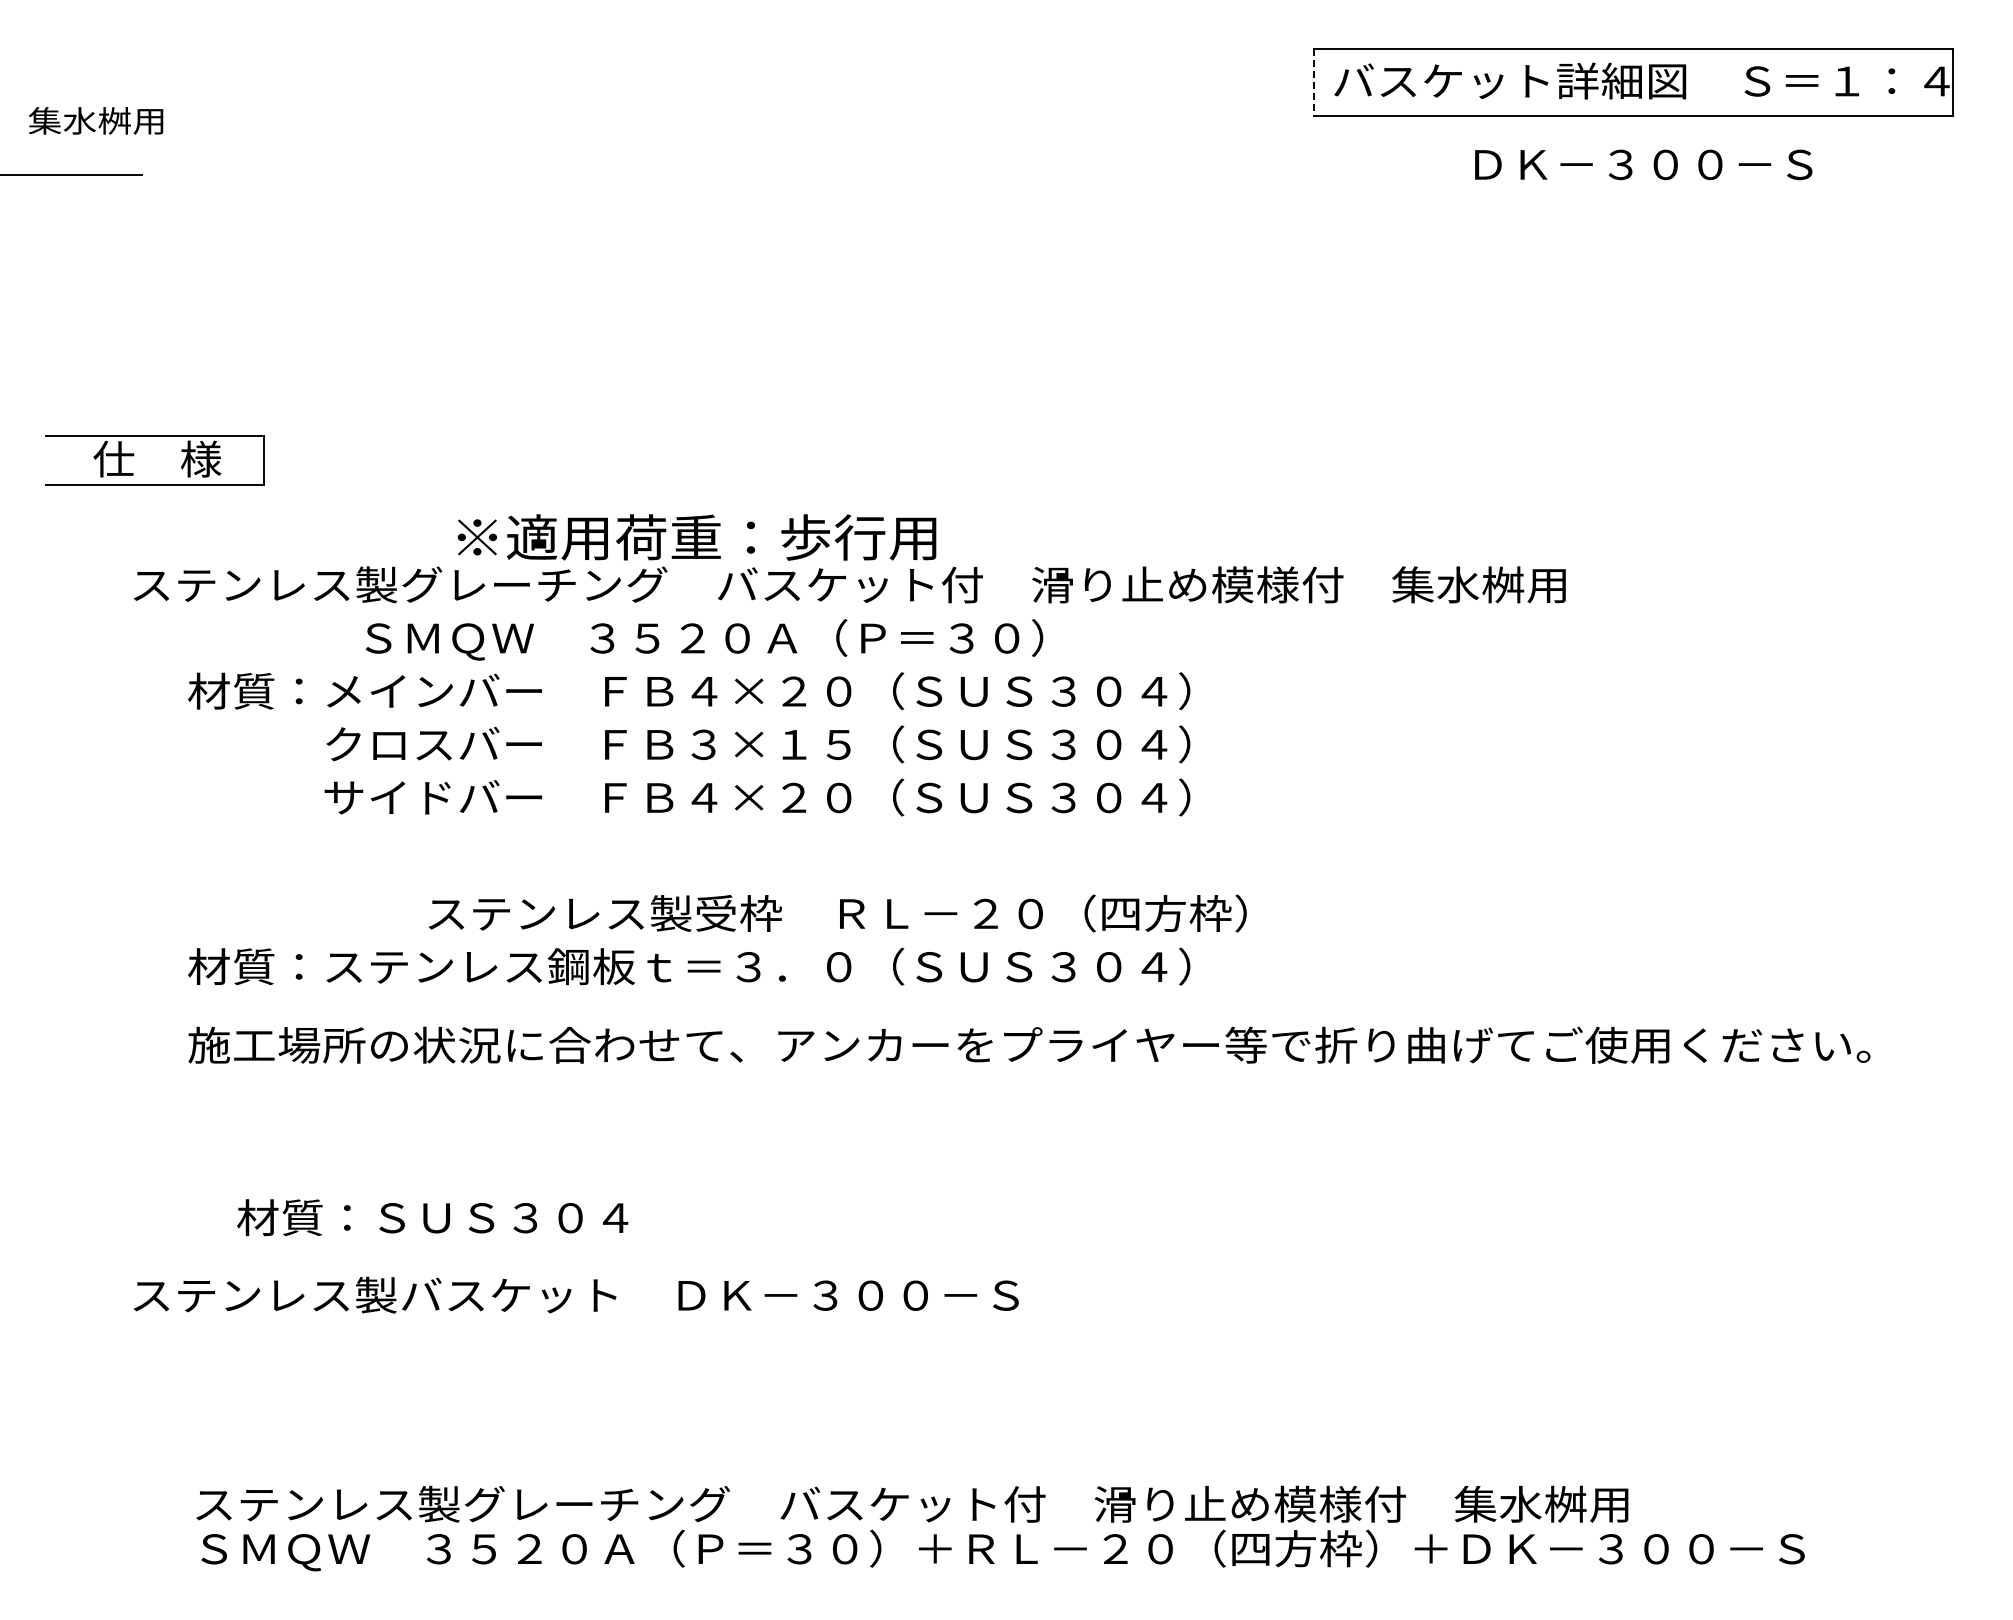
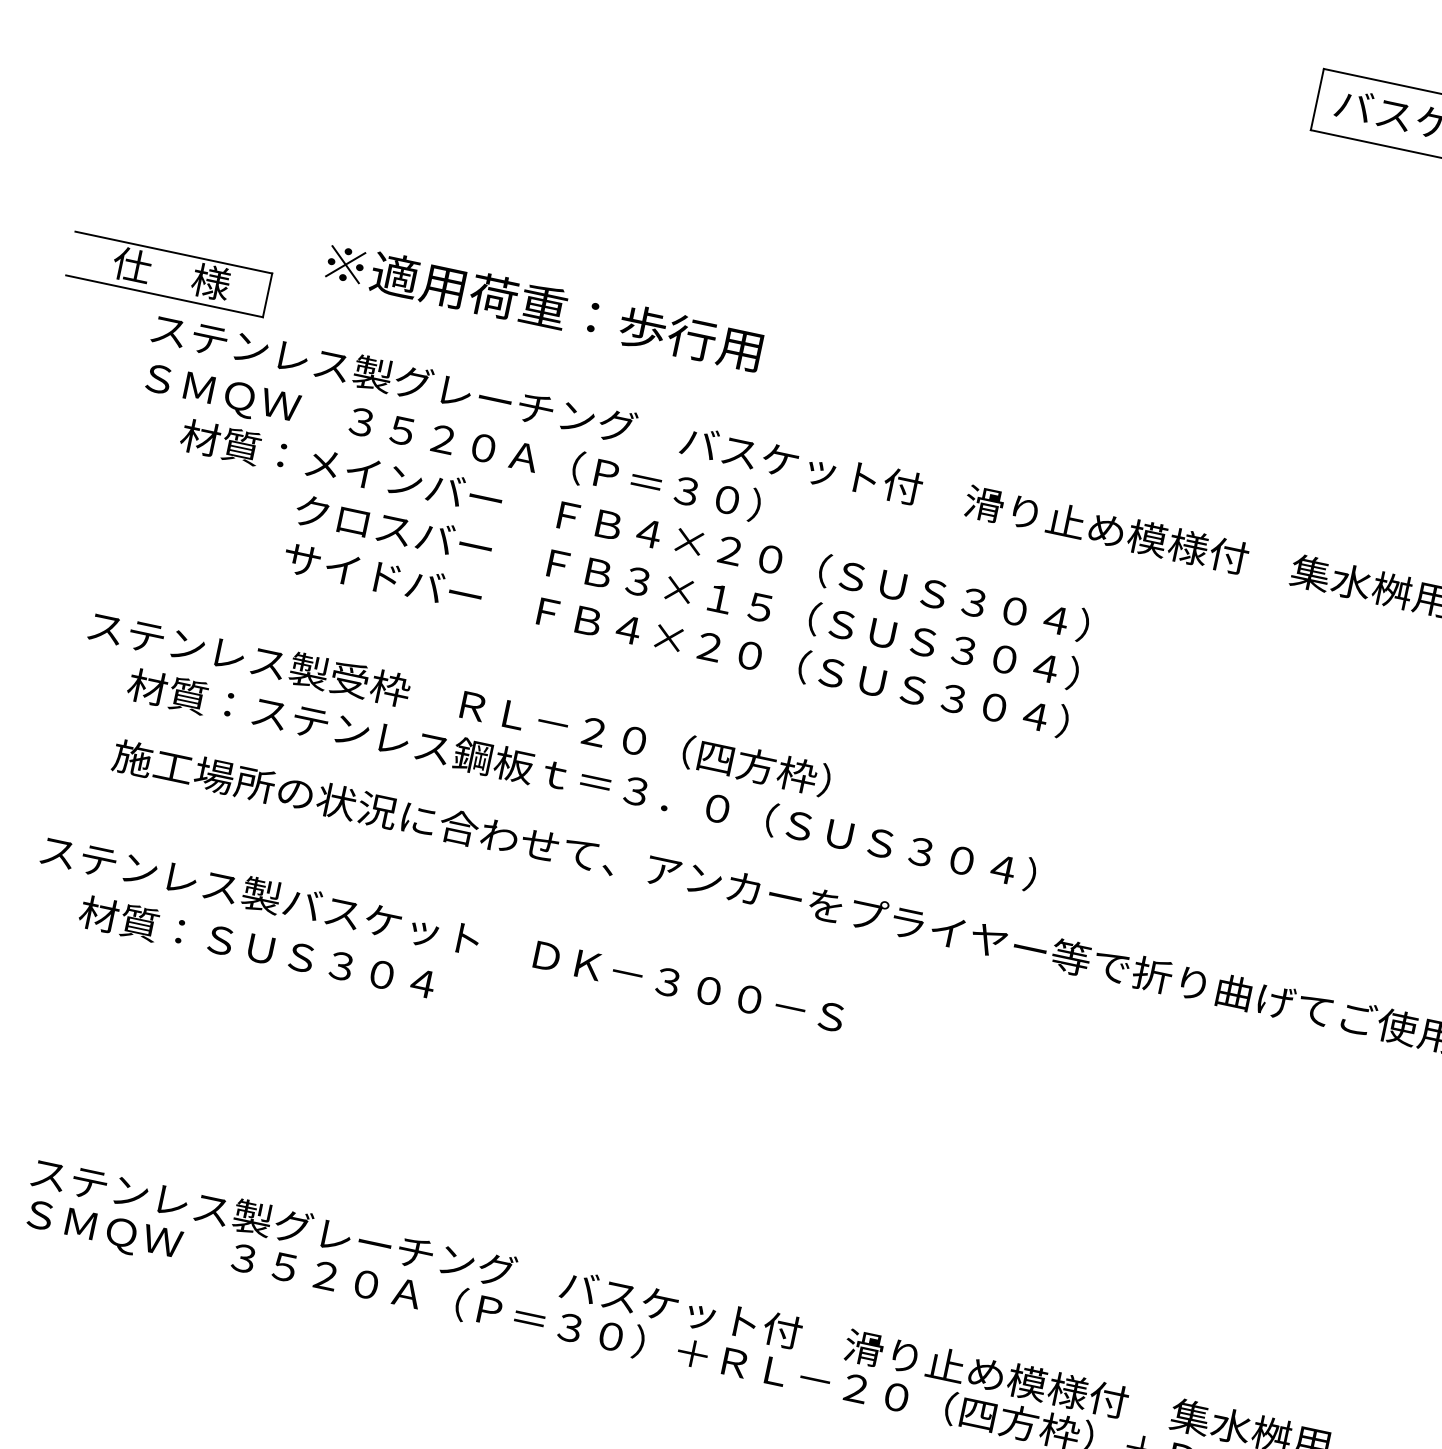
line: (1313, 82) -> (1317, 99), dashed -> solid
part: (134, 455) -> (151, 266), moved
text: (696, 537) -> (543, 306), moved
text: (704, 639) -> (453, 442), moved
text: (837, 913) -> (459, 703), moved
text: (432, 1217) -> (257, 947), moved
text: (575, 1294) -> (442, 933), moved

